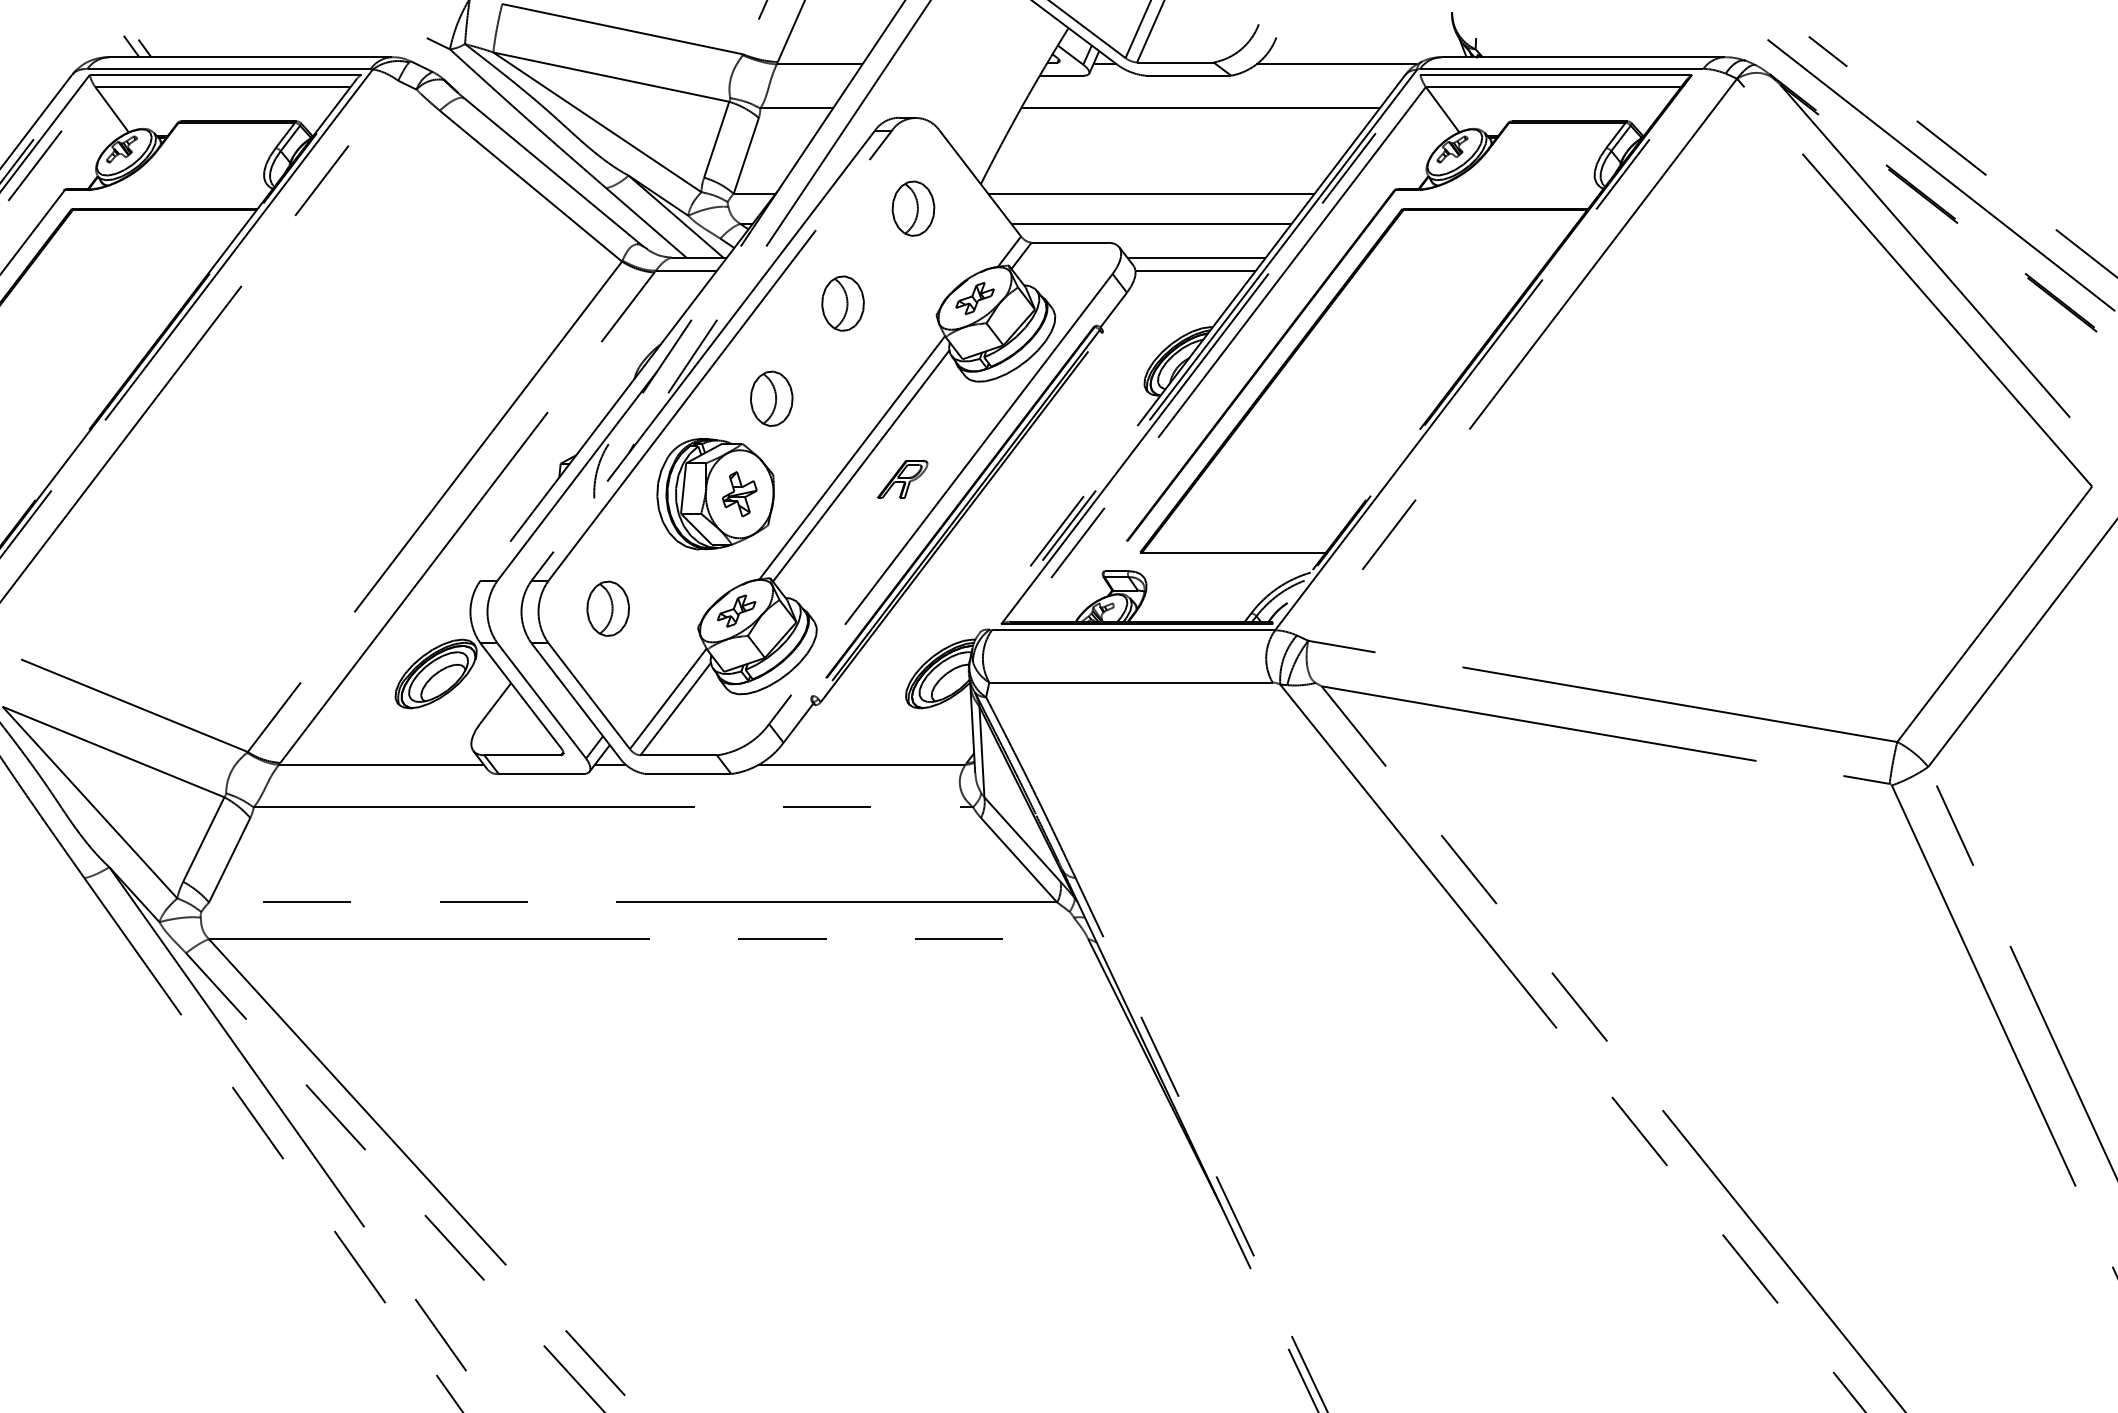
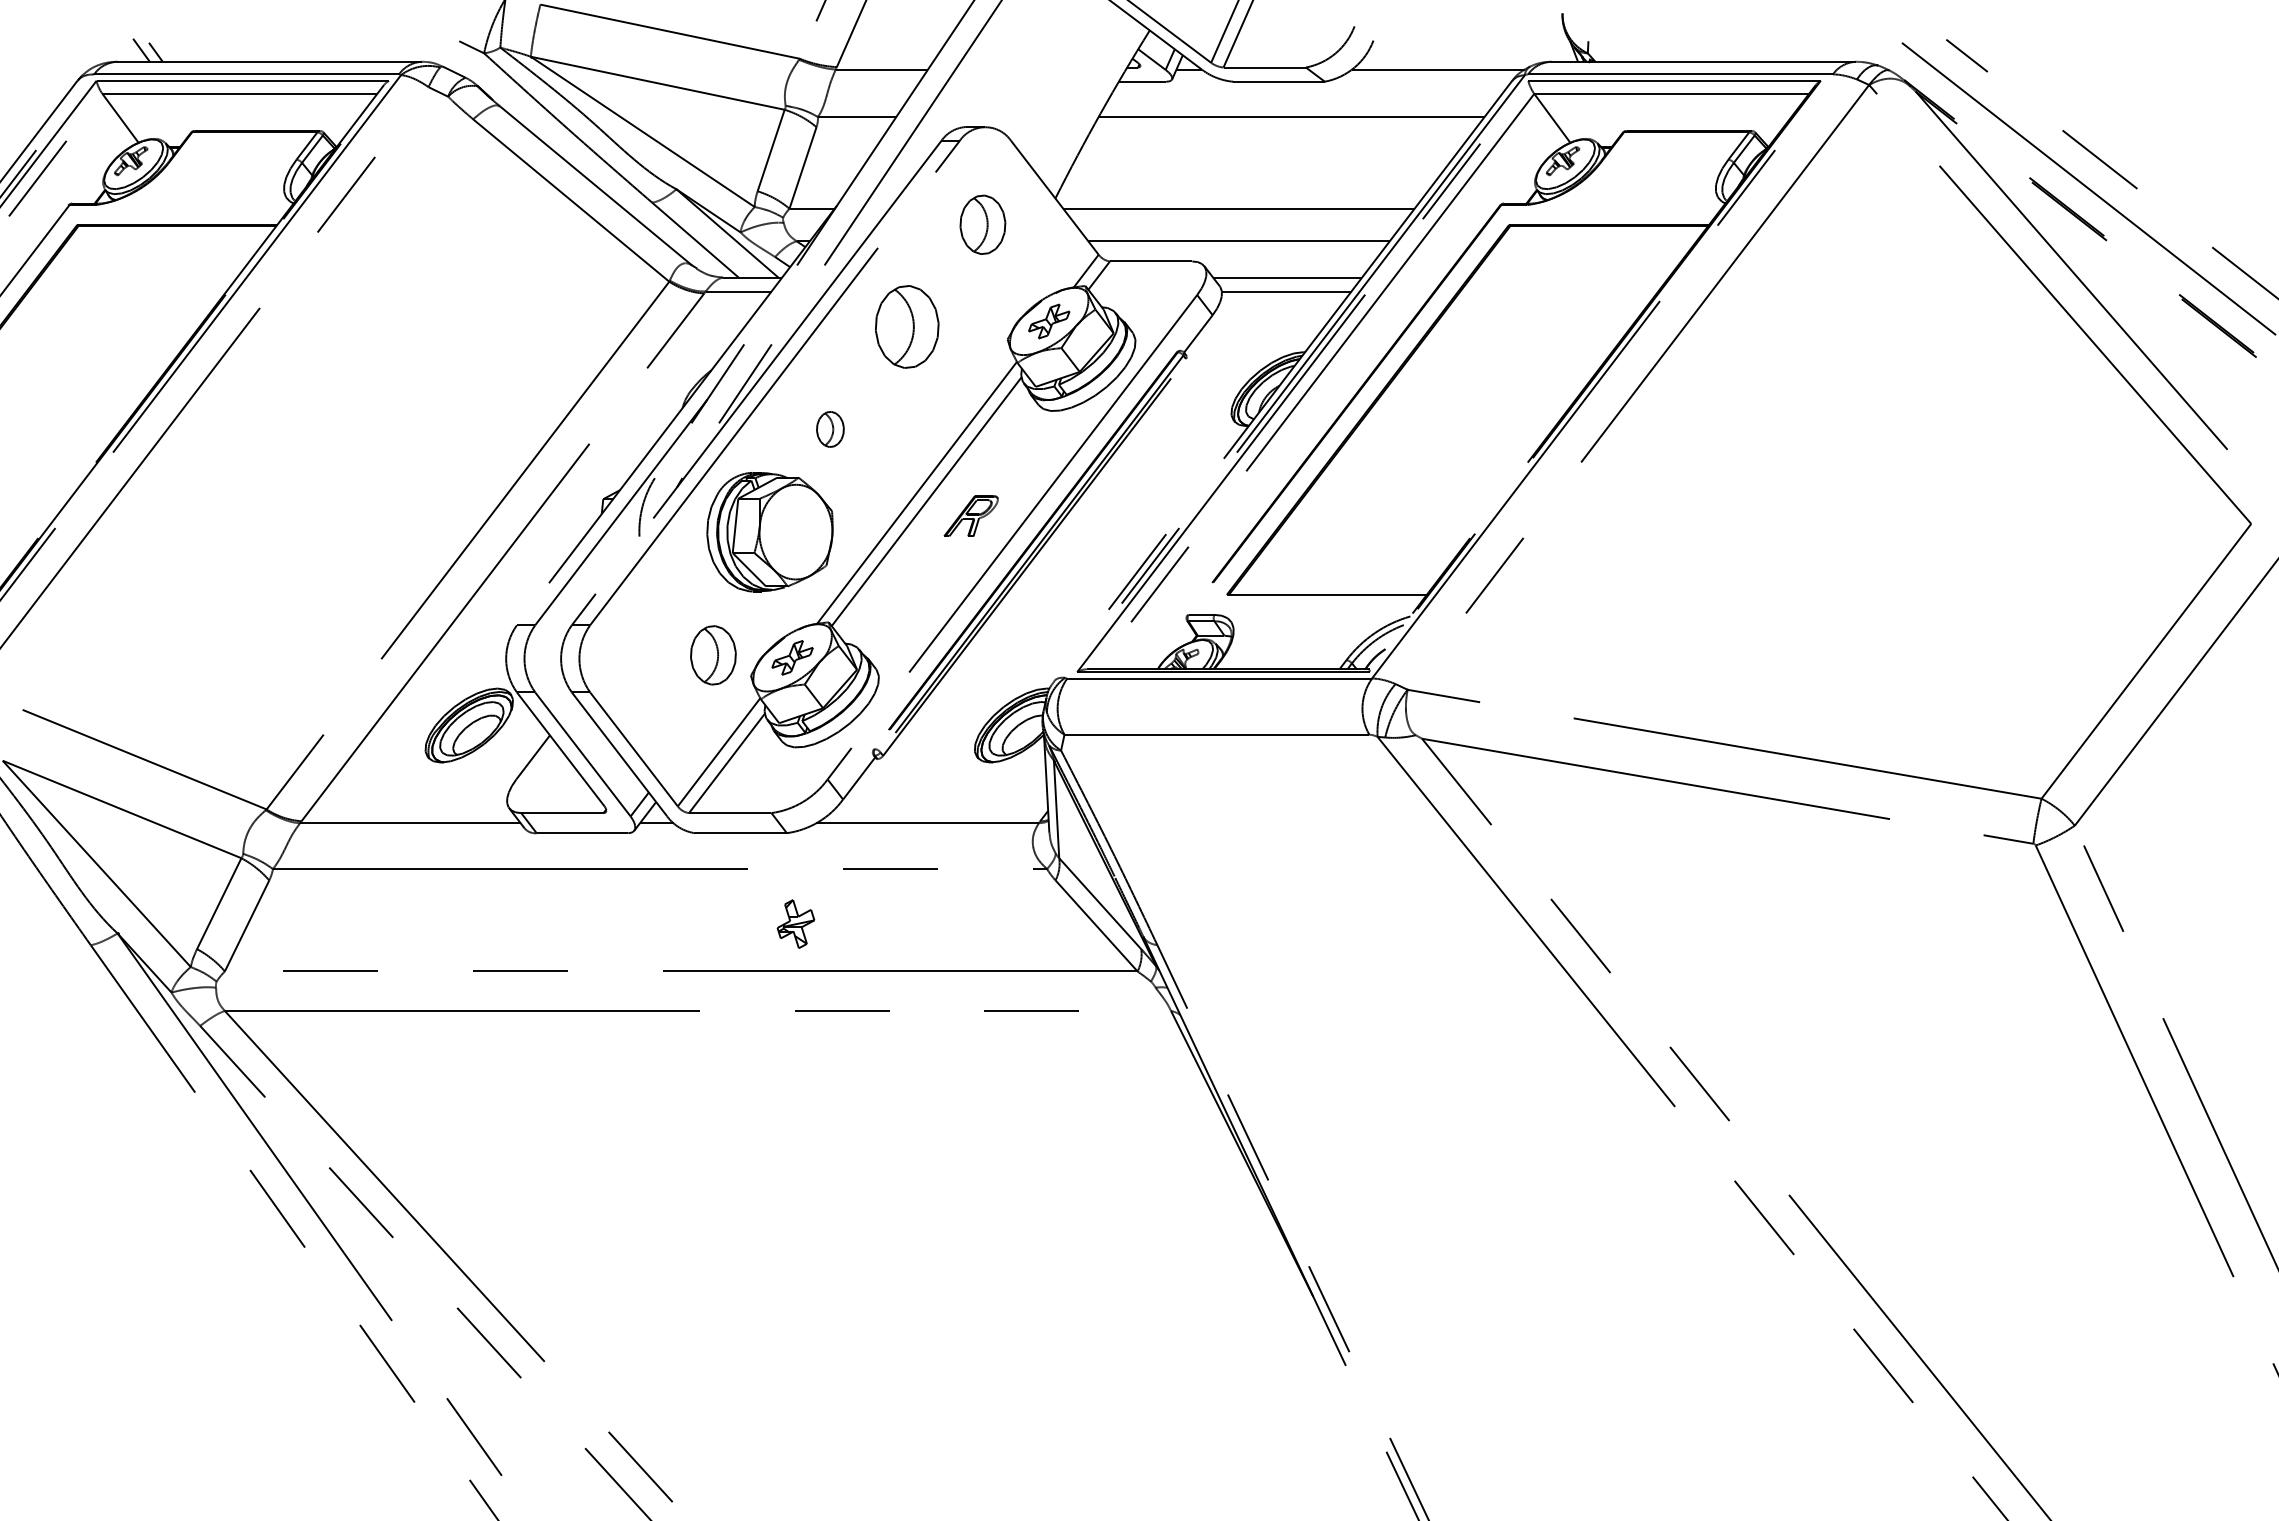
part: (842, 303) -> (906, 326), size x1.4
part: (771, 398) -> (830, 429), size x0.6
part: (739, 493) -> (795, 923), moved
part: (608, 608) -> (713, 655), moved

